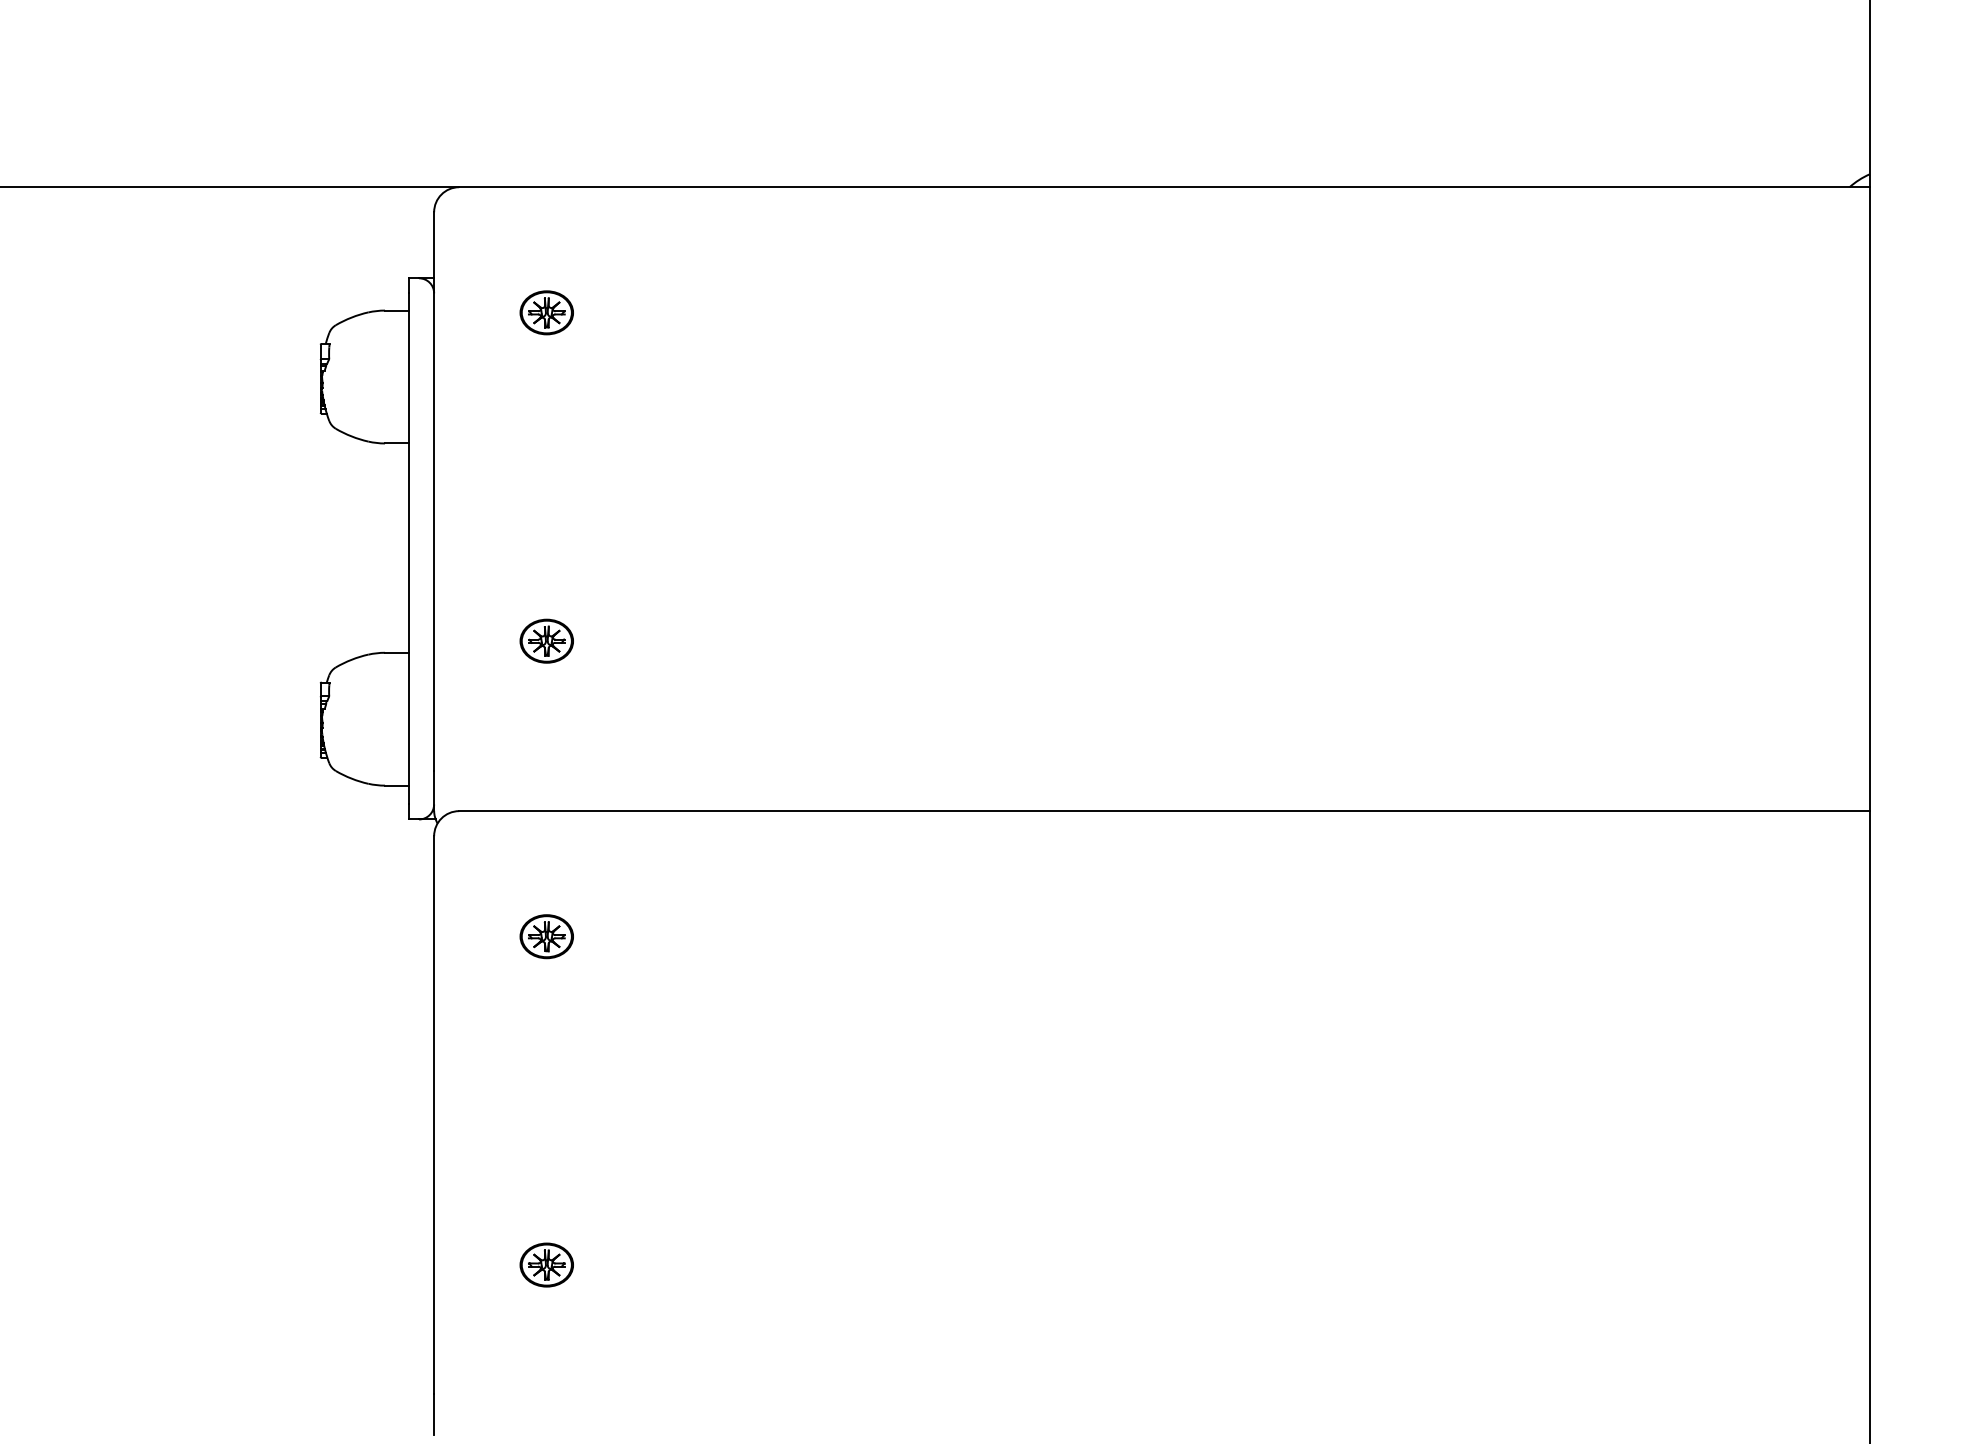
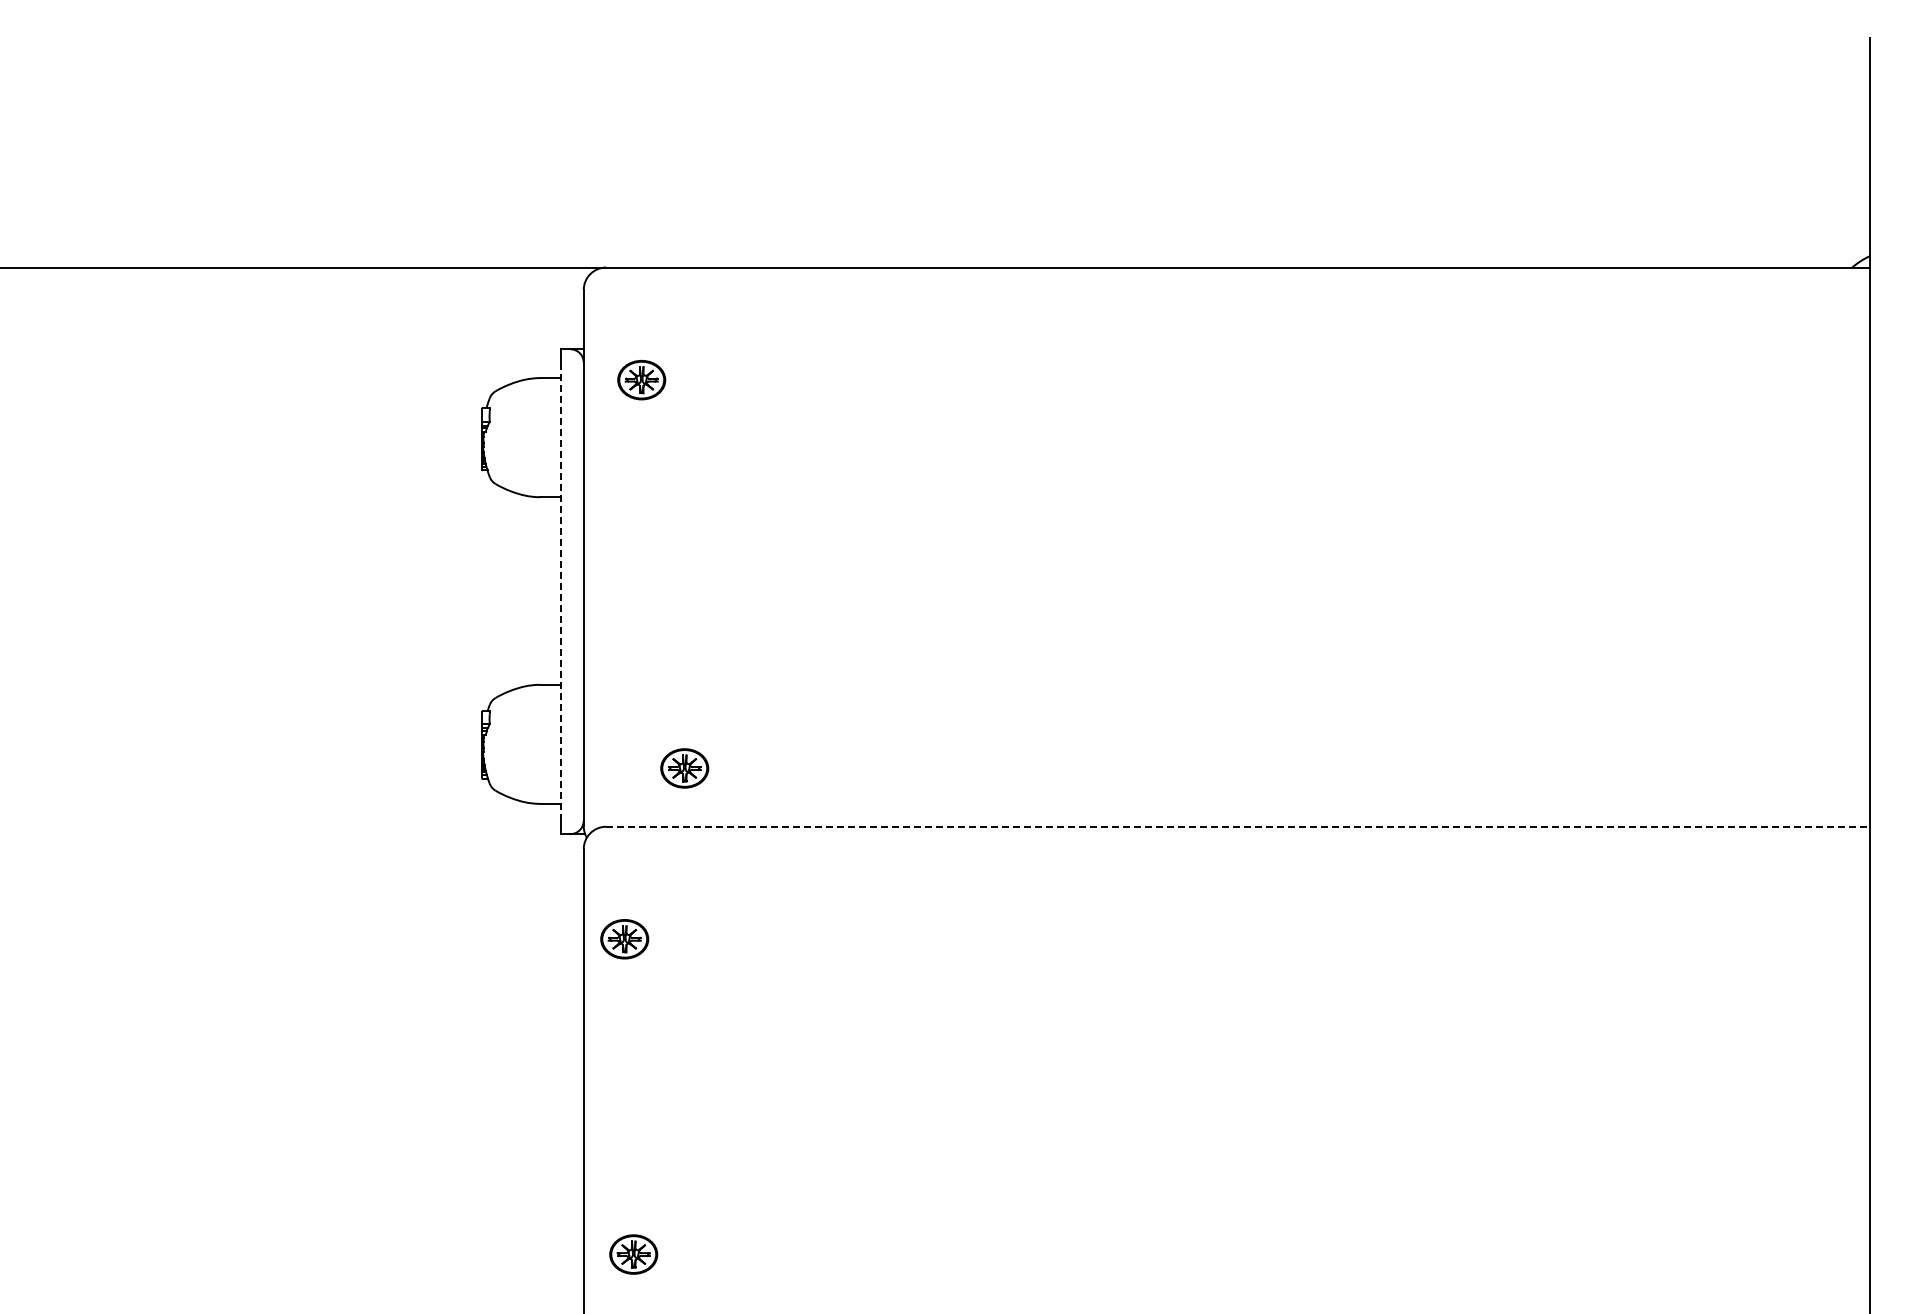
part: (546, 312) -> (641, 379), moved
line: (409, 548) -> (561, 591), solid -> dashed
part: (546, 641) -> (684, 768), moved
line: (1164, 810) -> (1238, 826), solid -> dashed
part: (546, 936) -> (624, 939), moved
part: (546, 1265) -> (633, 1254), moved

